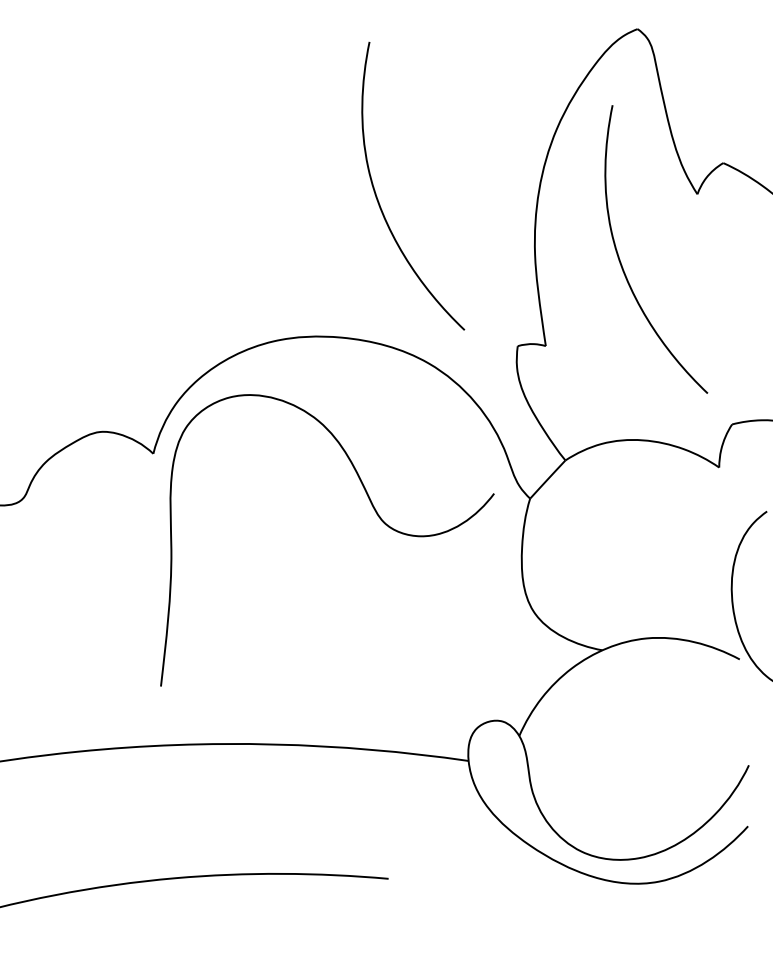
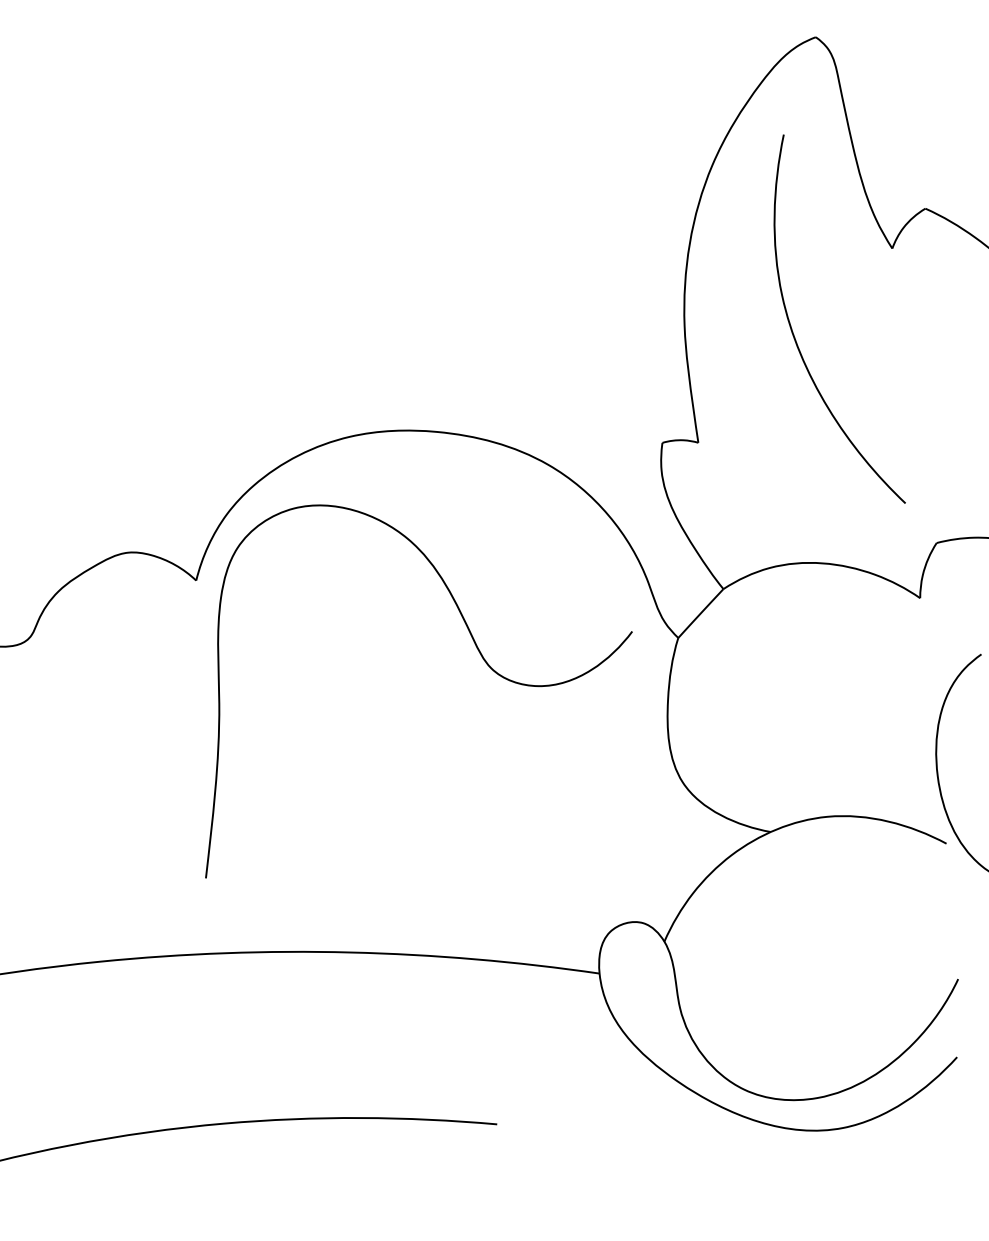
curve: (377, 198) -> (483, 253), removed

